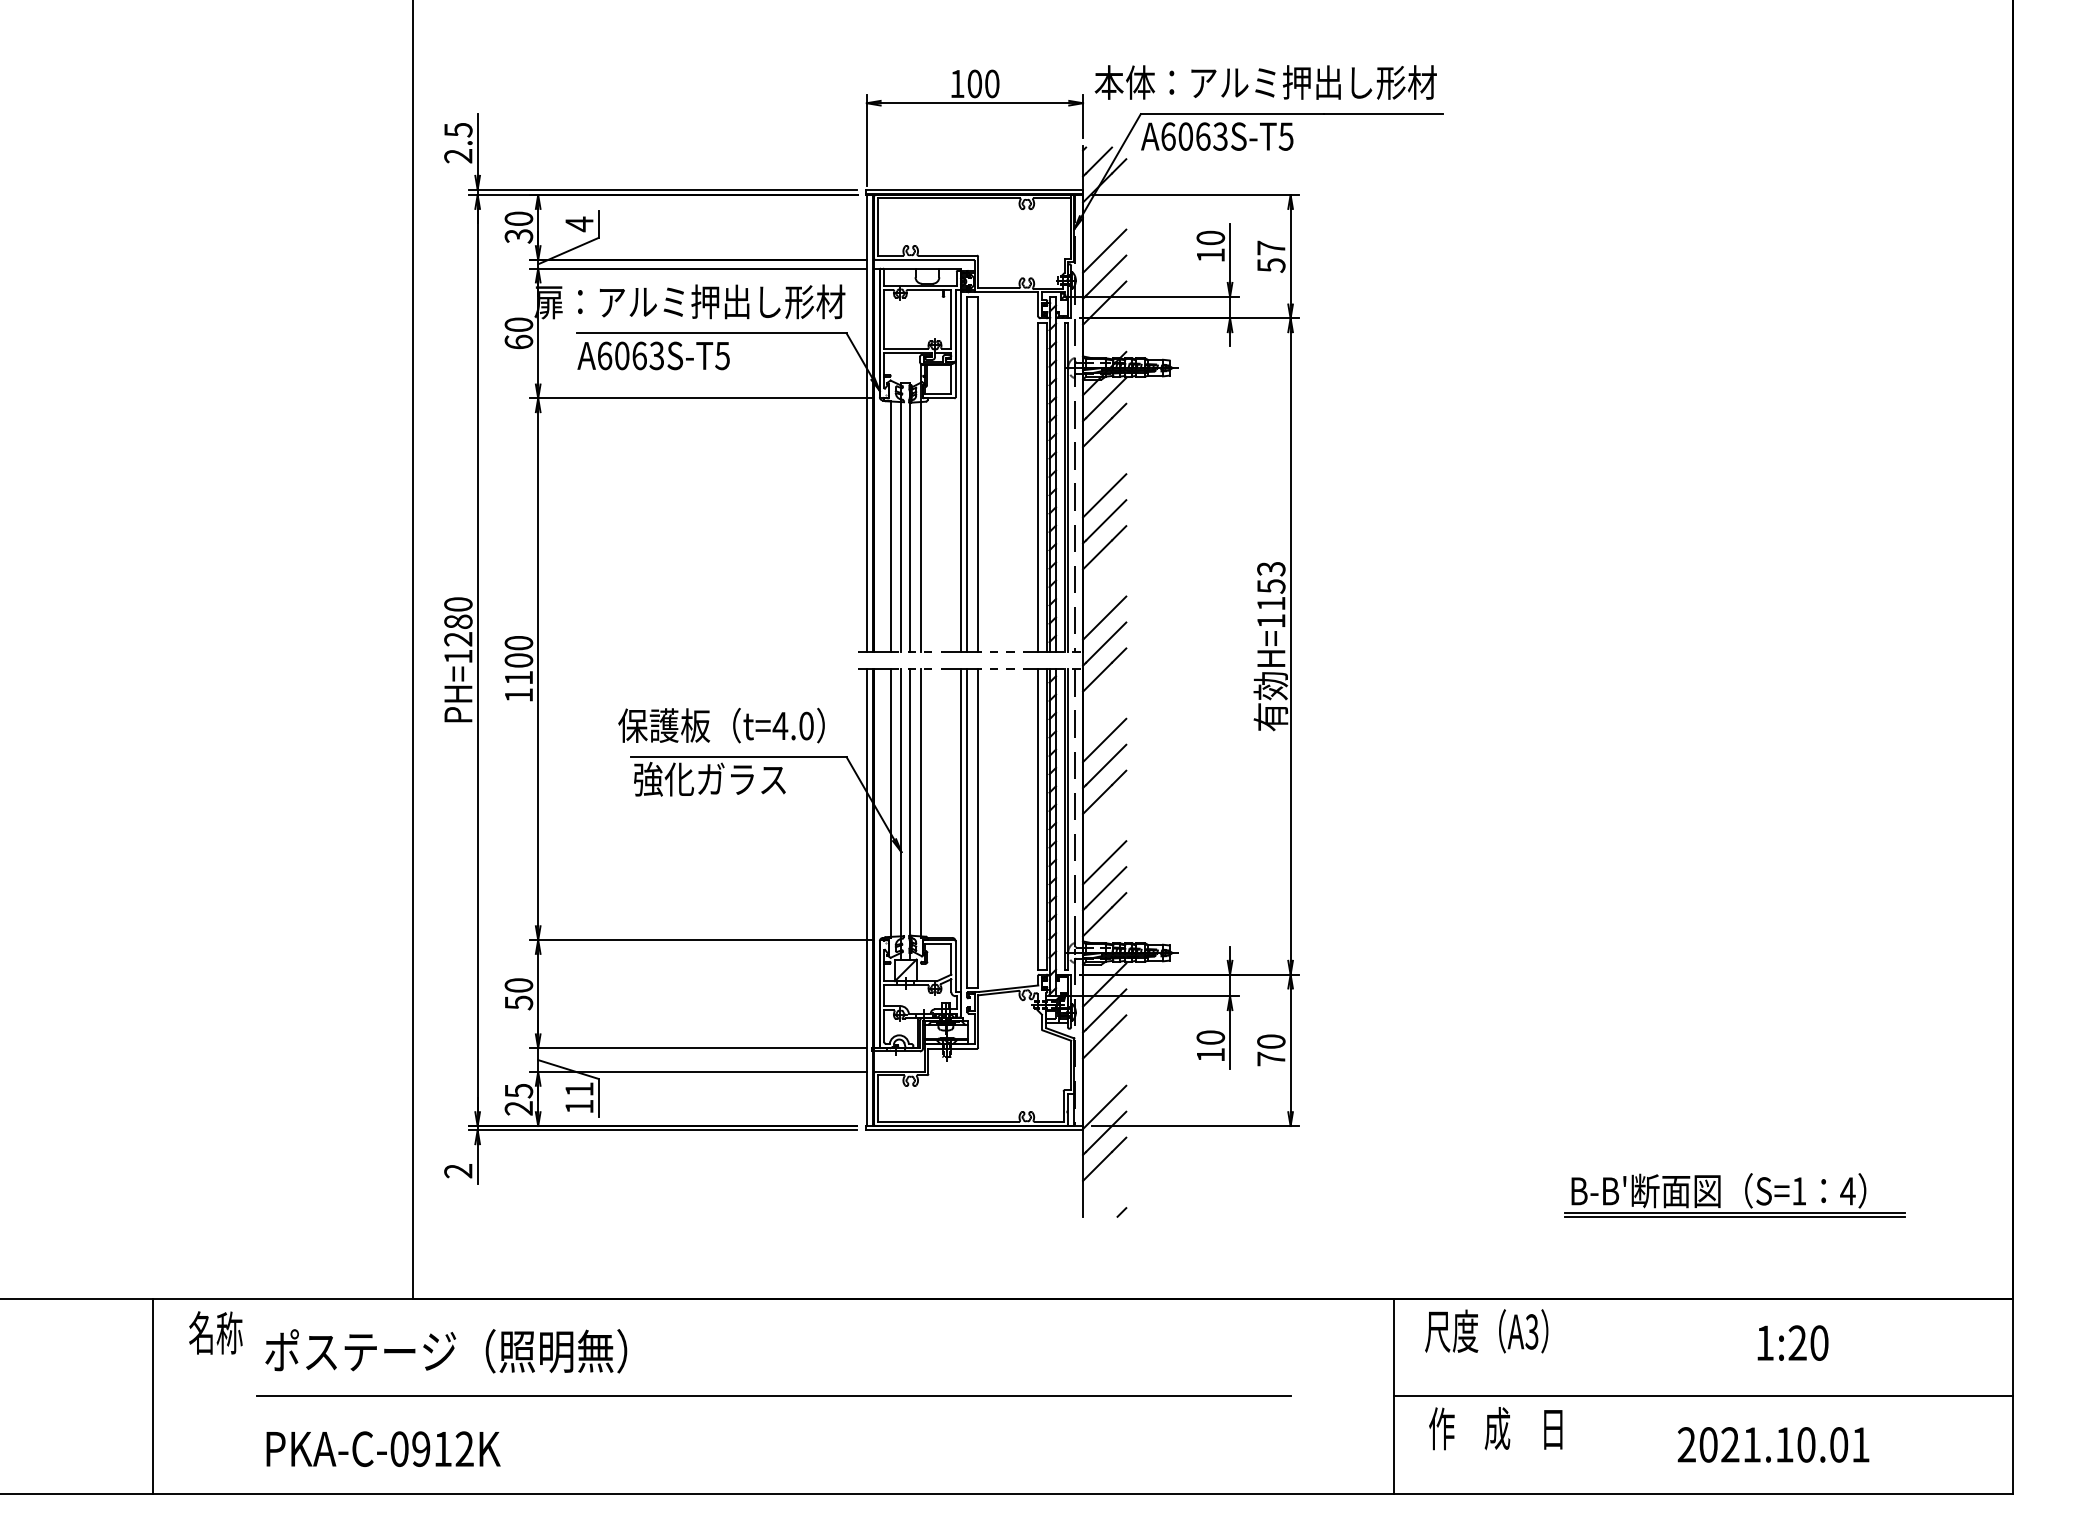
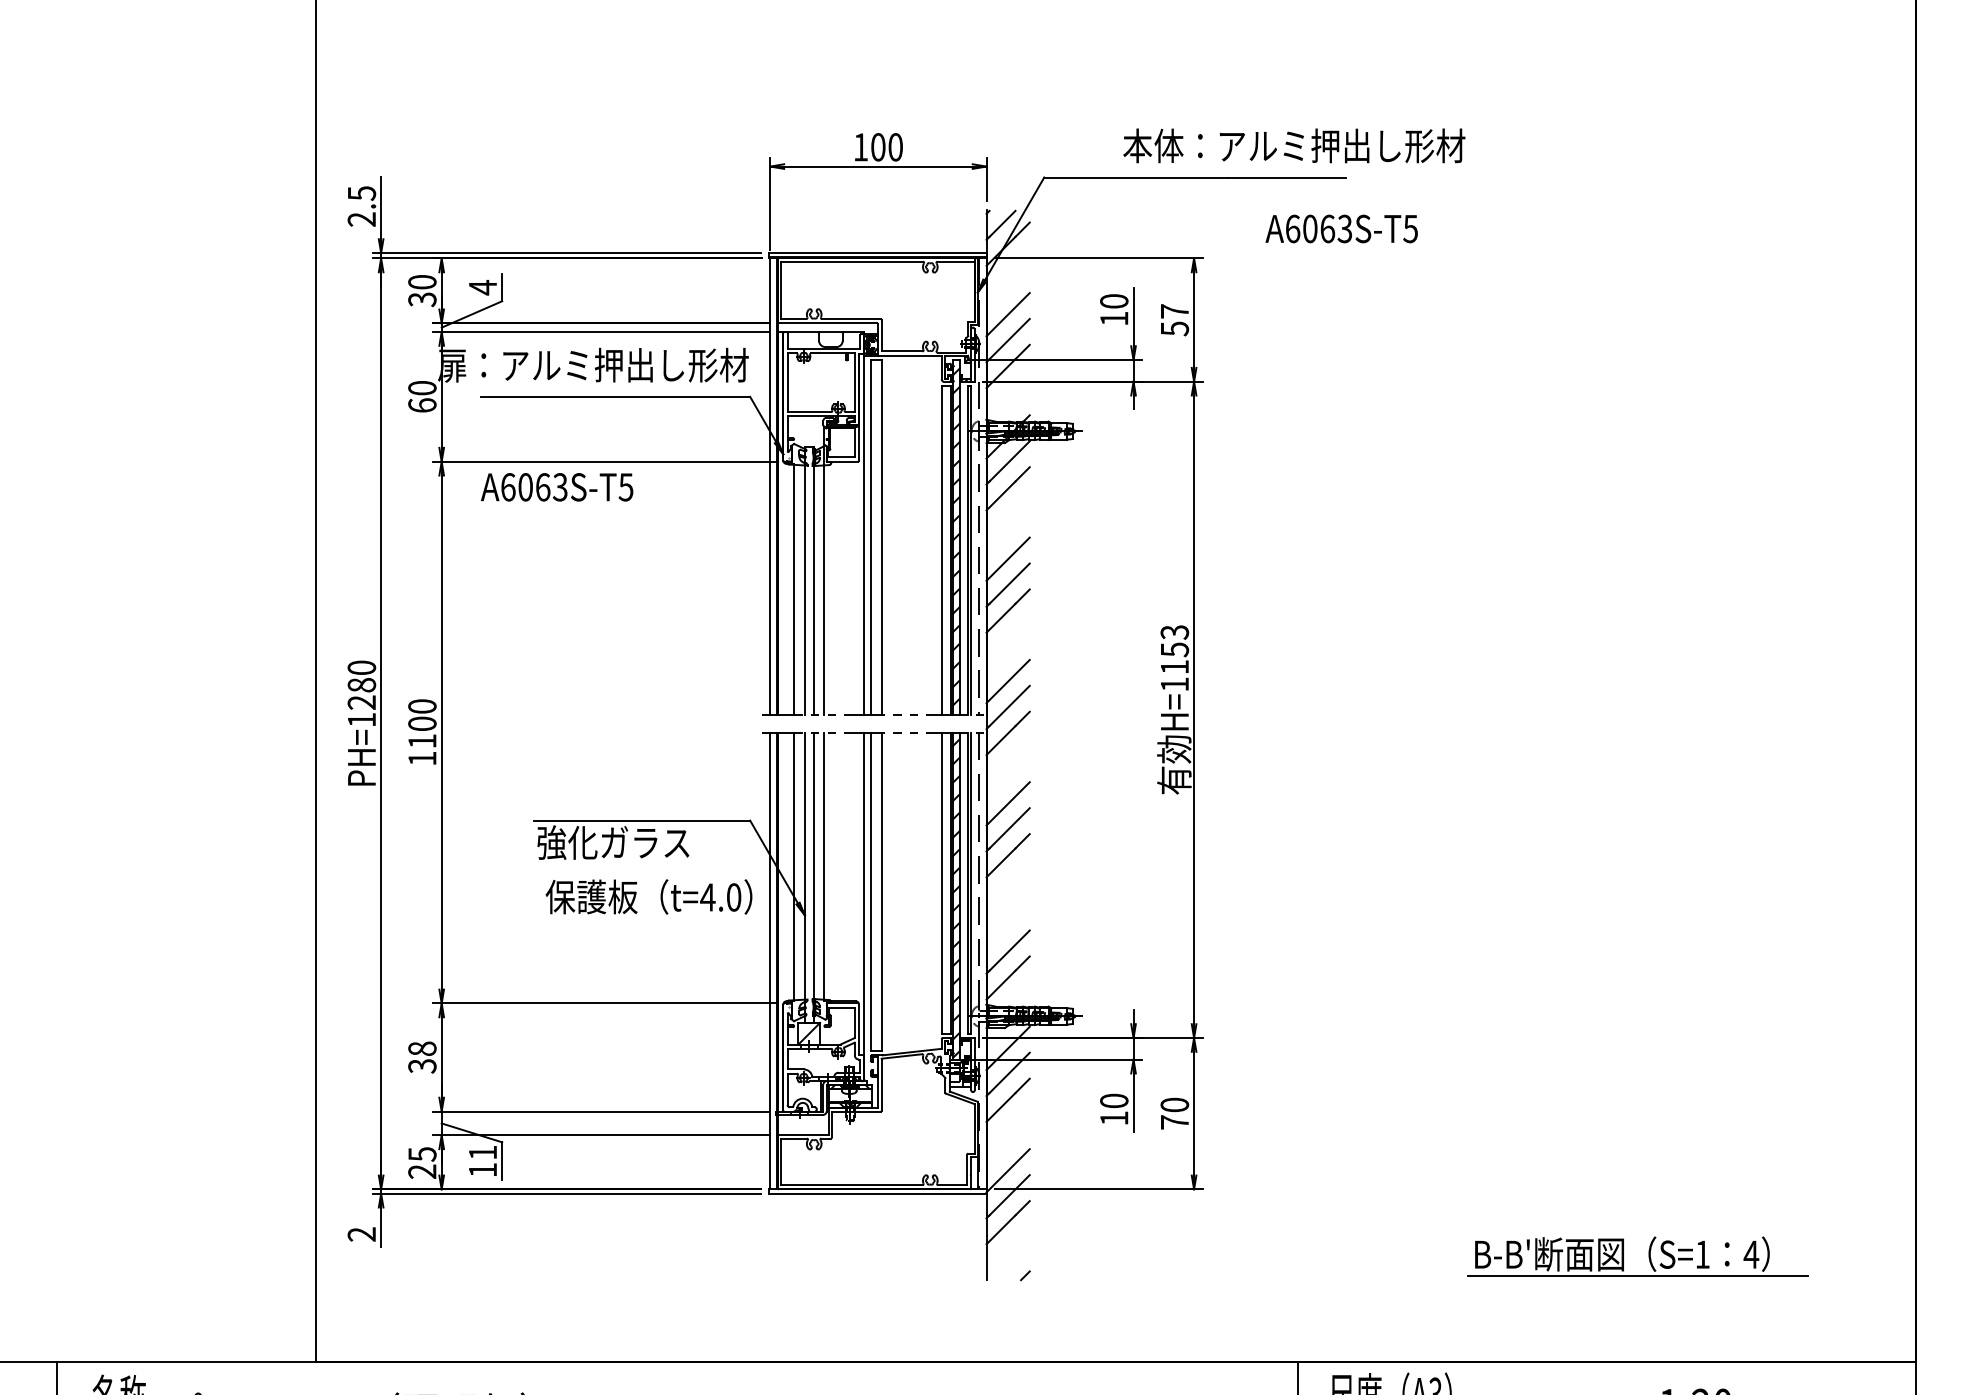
text: (1265, 82) -> (1293, 145), moved
text: (1217, 136) -> (1341, 228), moved
text: (653, 355) -> (556, 486), moved
text: (721, 725) -> (648, 896), moved
line: (1104, 862) -> (1007, 925), removed
text: (518, 993) -> (421, 1056), 50 -> 38
line: (1734, 1216) -> (1637, 1279), removed

